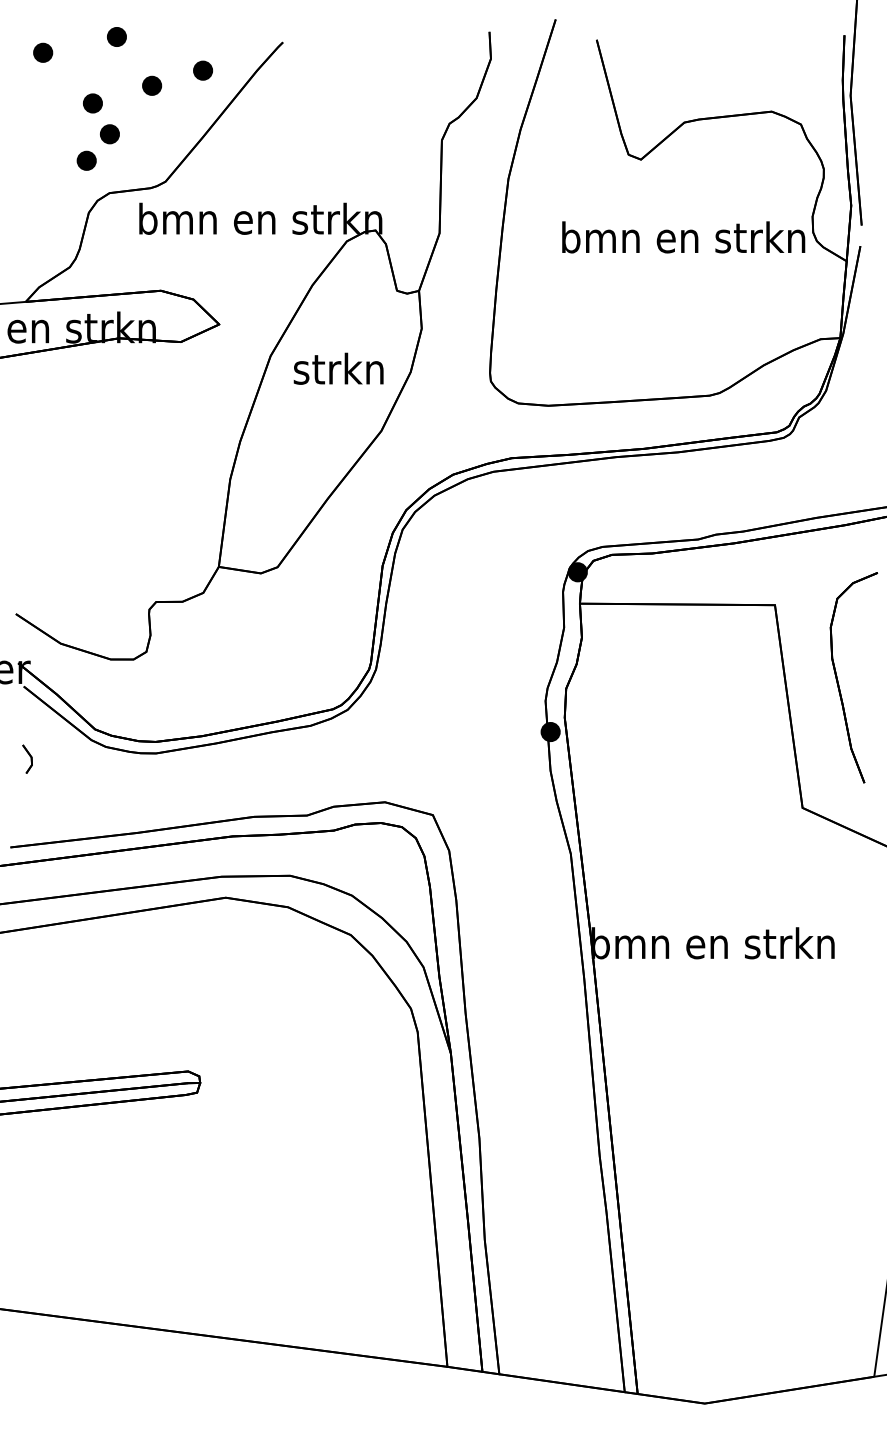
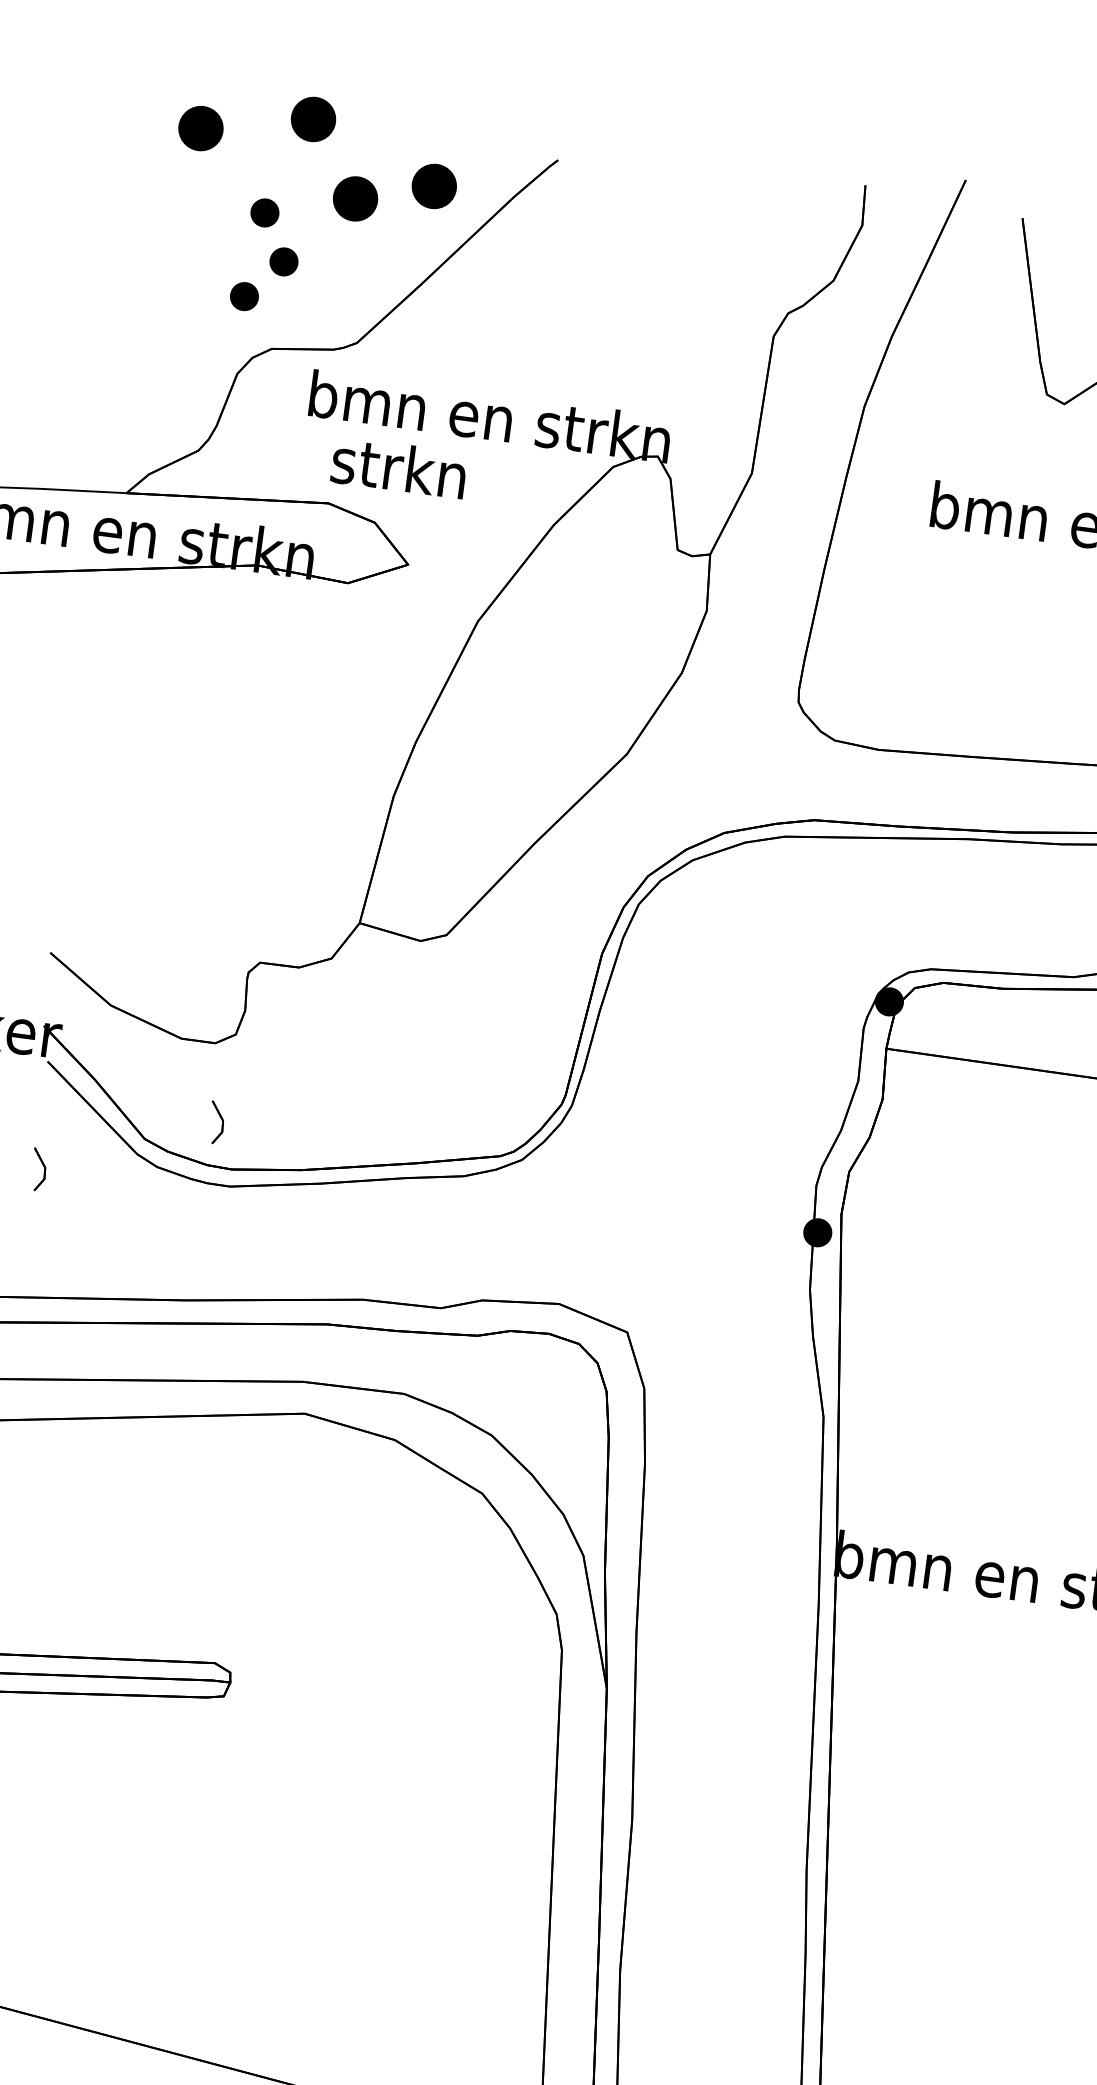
part: (116, 36) -> (313, 118), size x1.6
part: (43, 52) -> (201, 127), size x1.6
part: (202, 70) -> (433, 185), size x1.6
part: (152, 85) -> (356, 198), size x1.6
text: (338, 368) -> (398, 467), moved
part: (141, 711) -> (216, 1121), added

